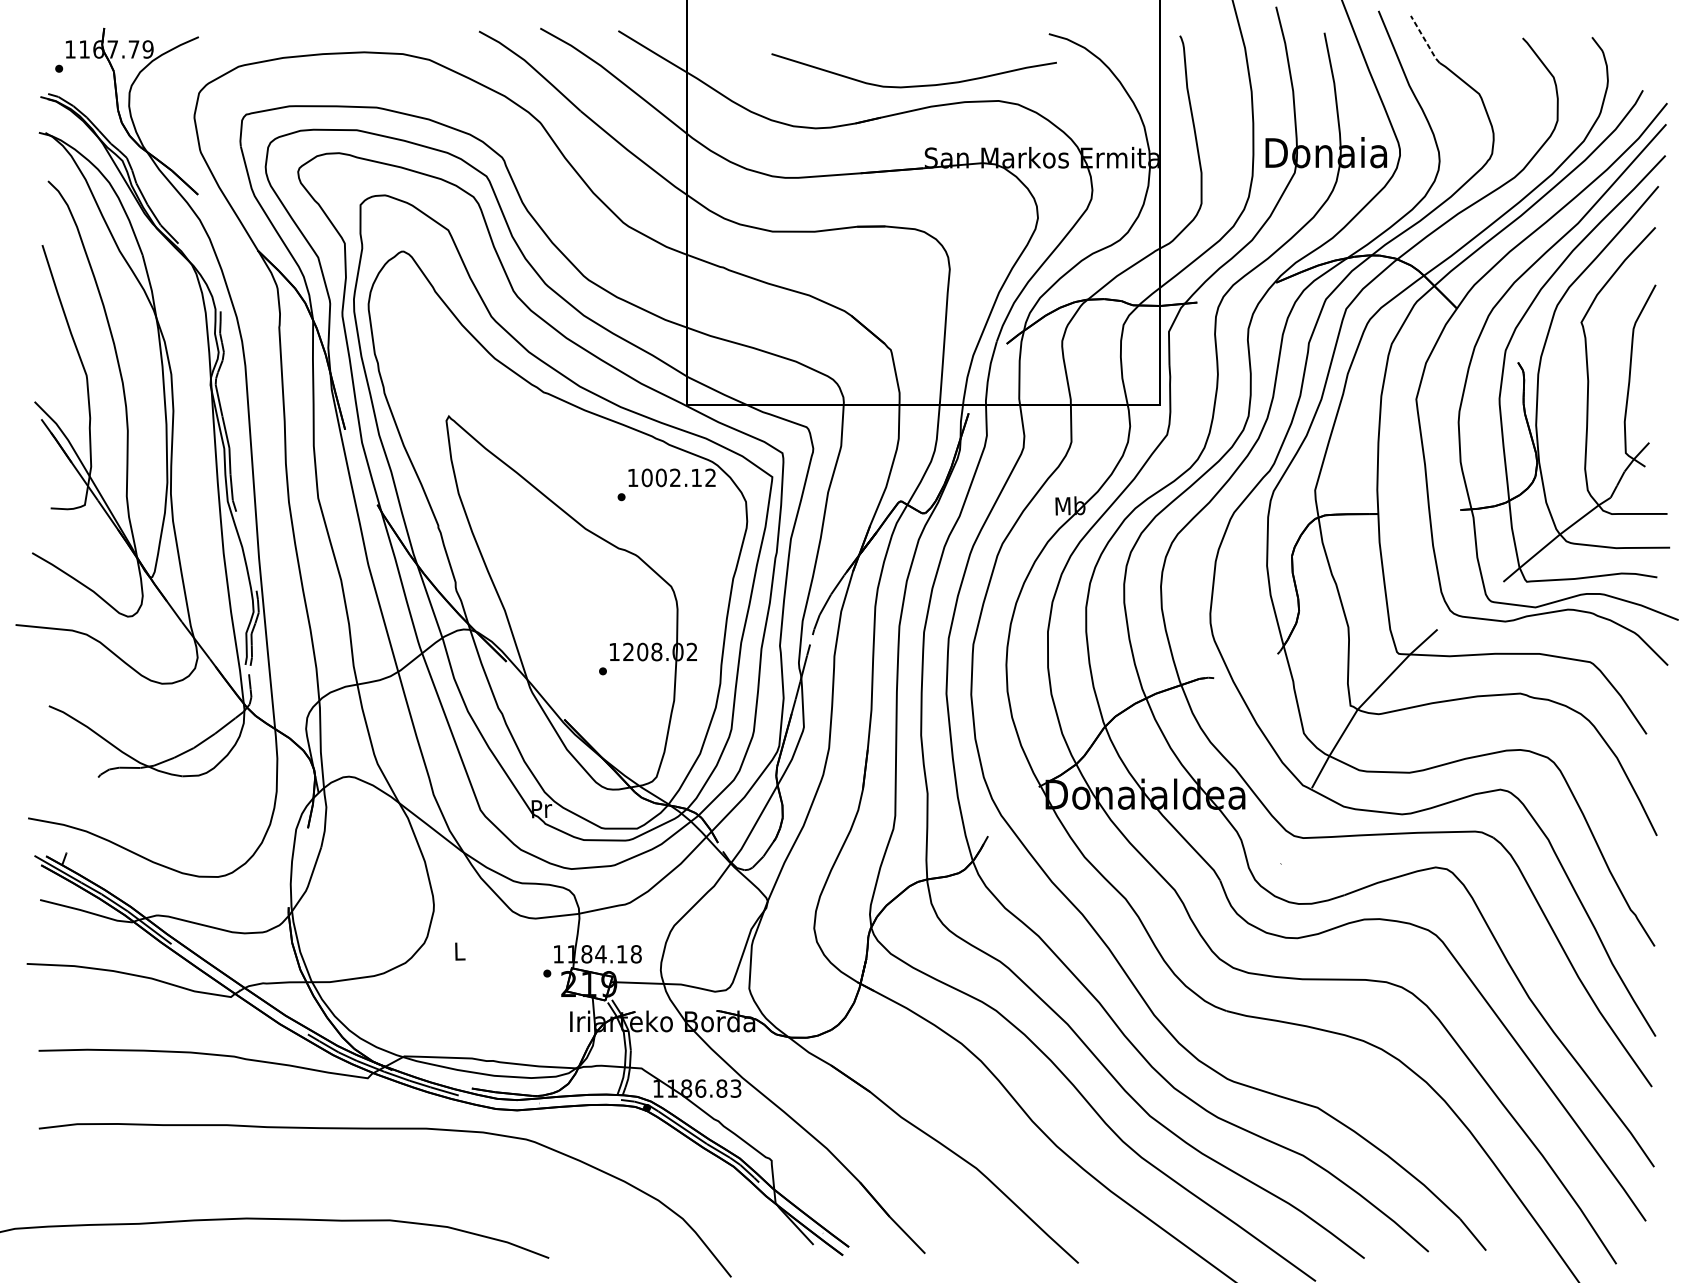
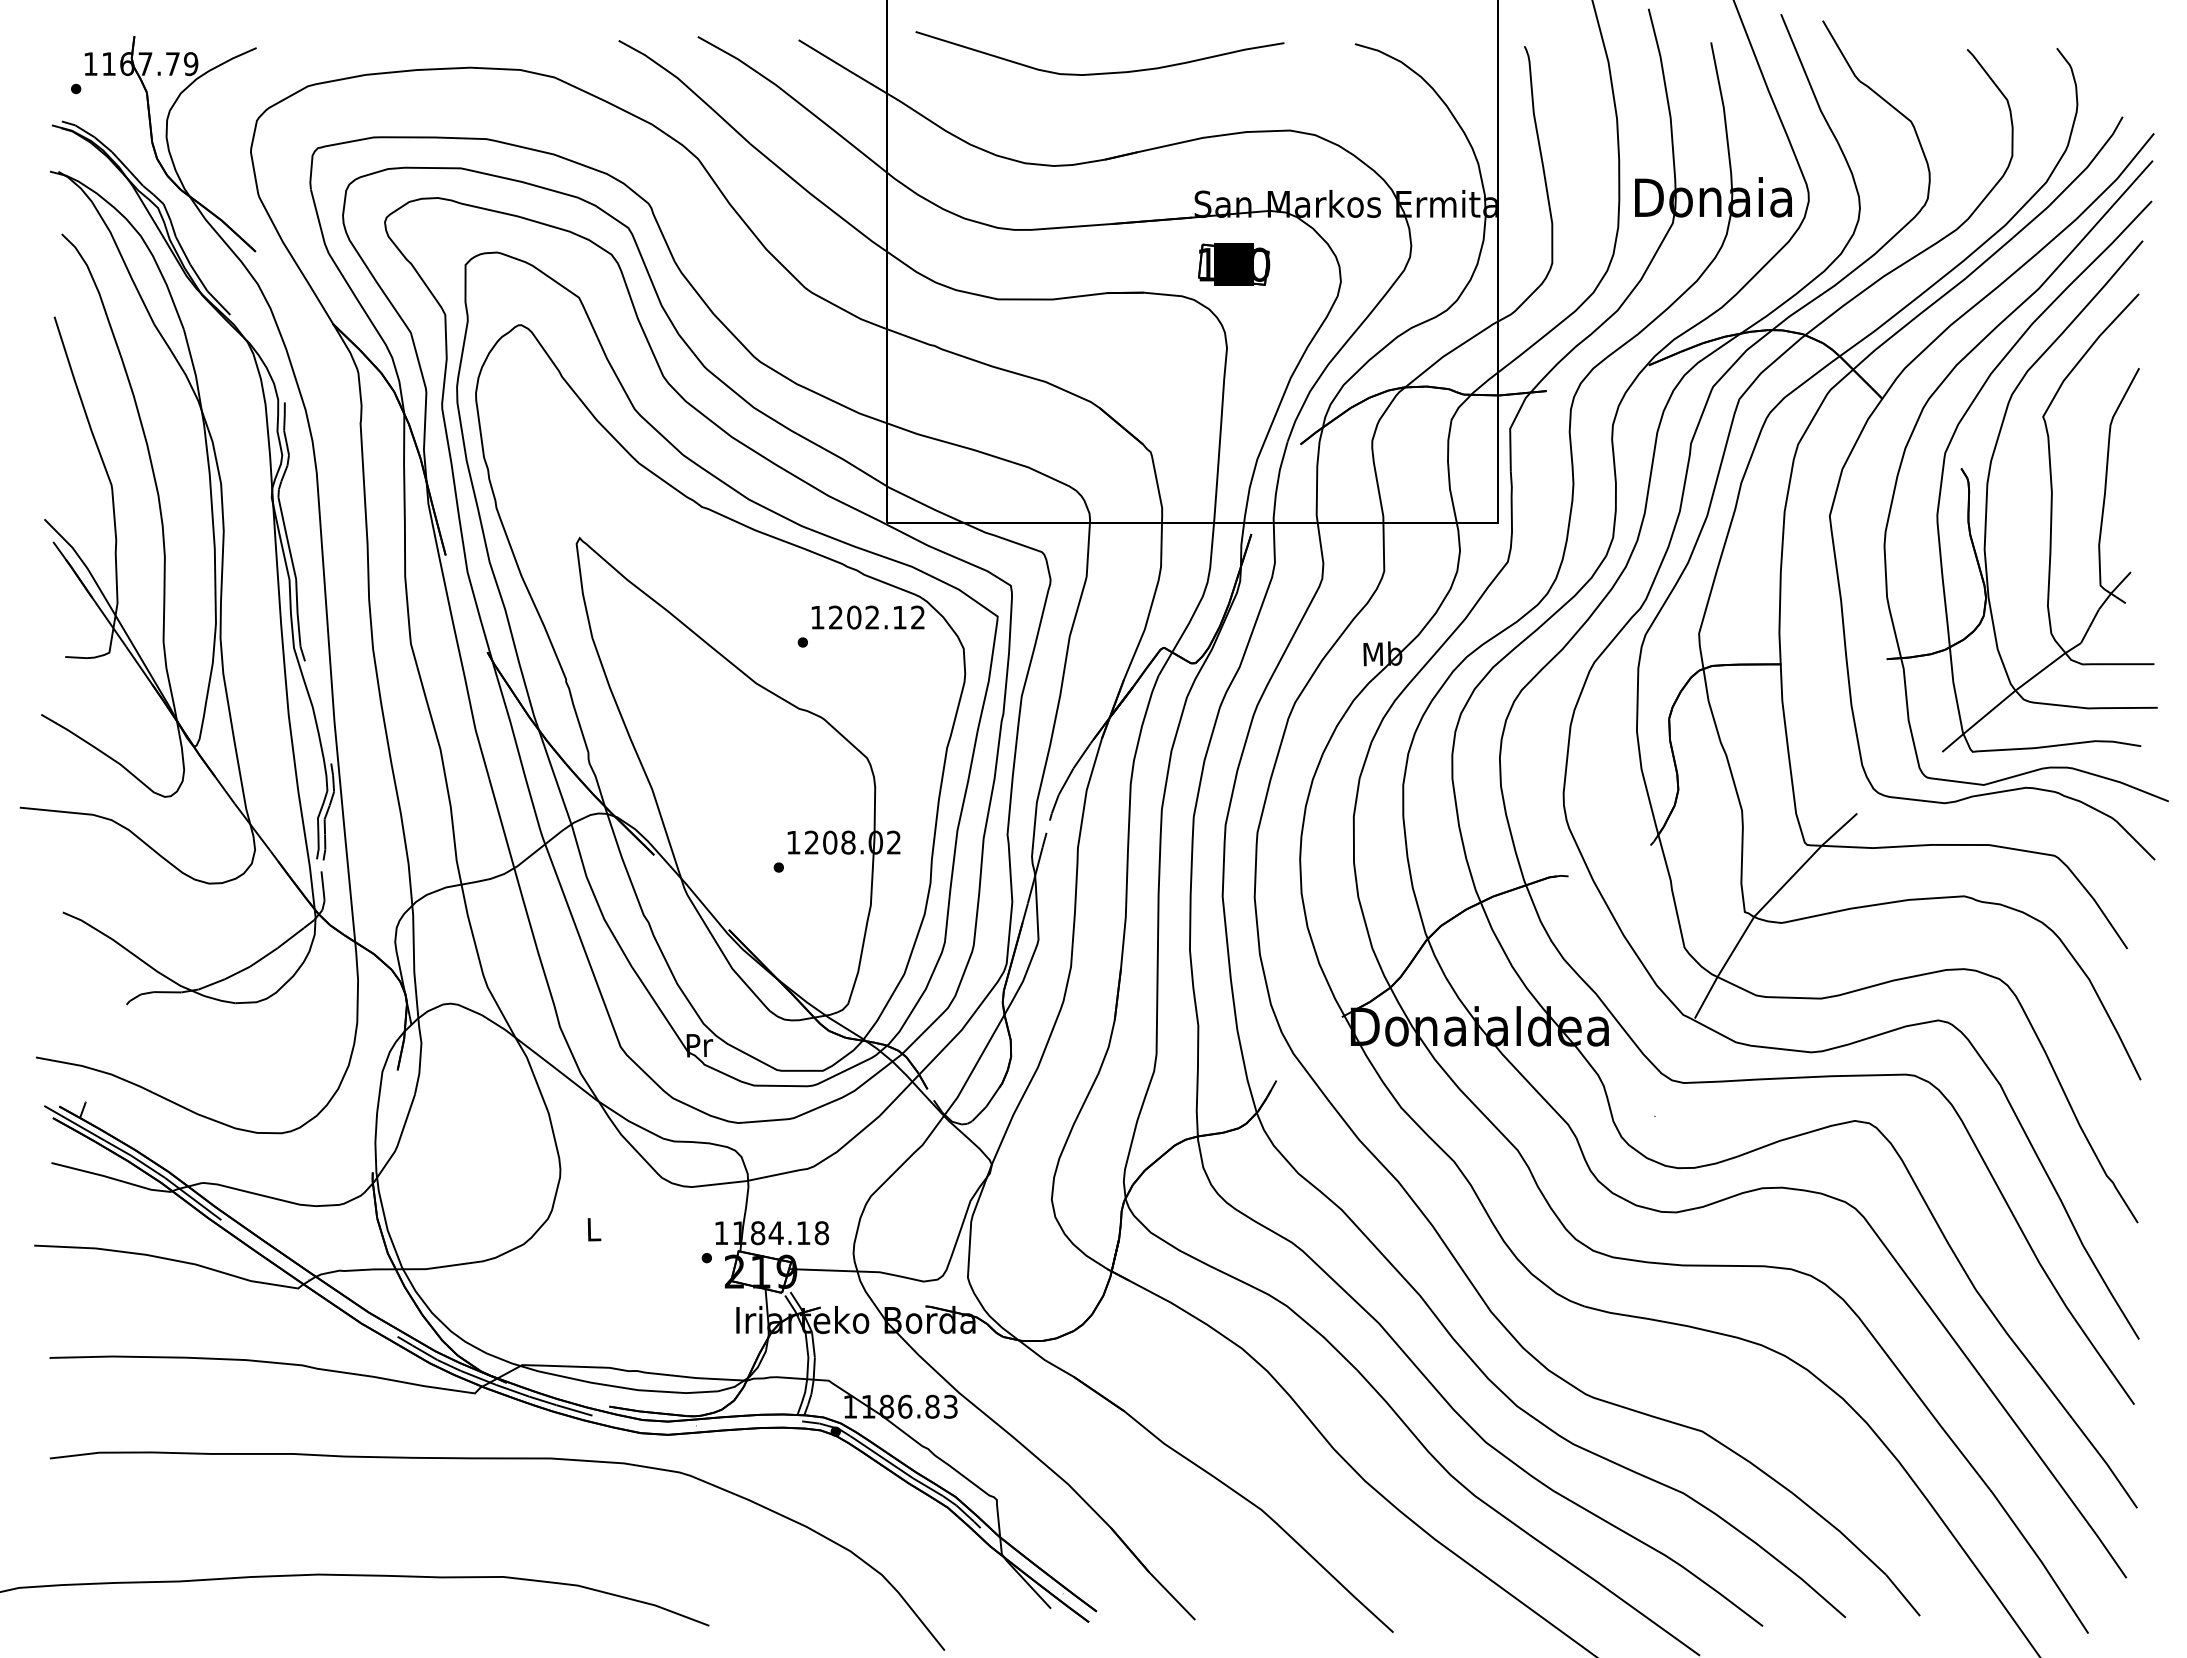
line: (1424, 39) -> (1840, 51), dashed -> solid
curve: (915, 85) -> (1101, 72), moved
part: (955, 204) -> (1234, 264), added
text: (646, 477) -> (835, 617), 1002.12 -> 1202.12

